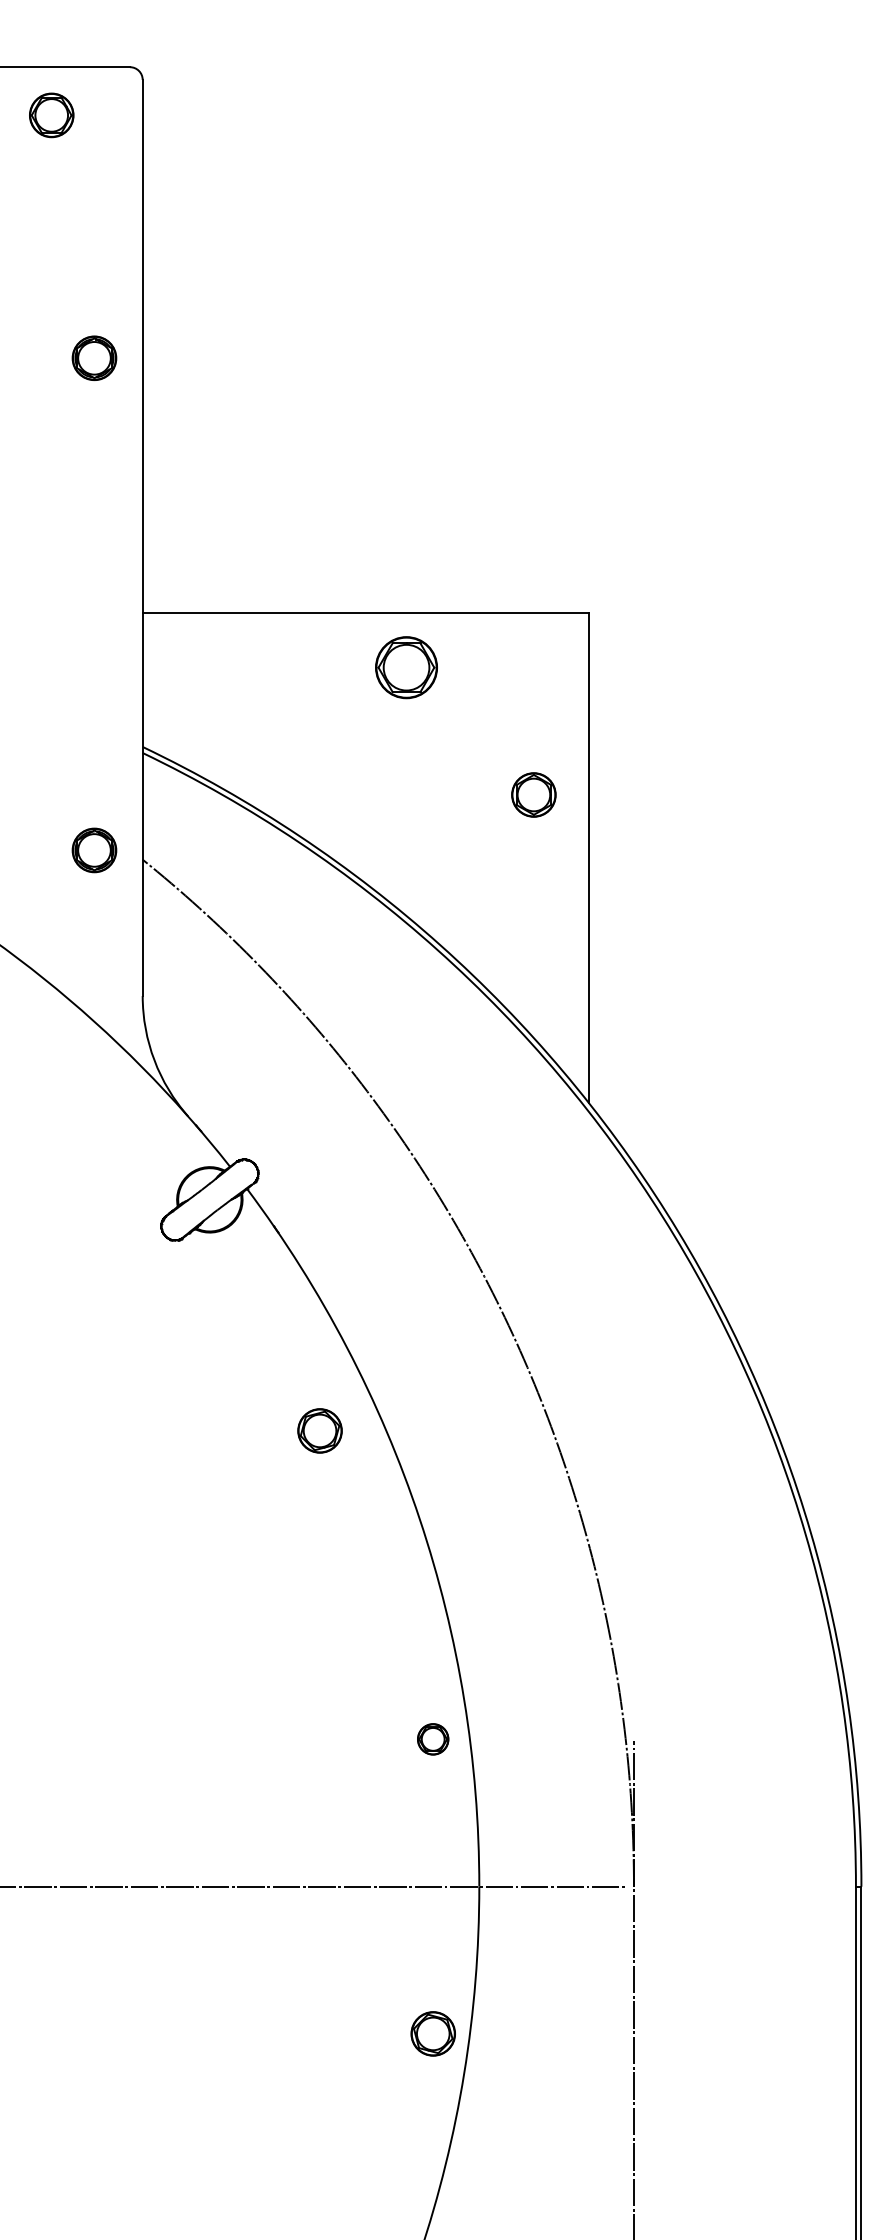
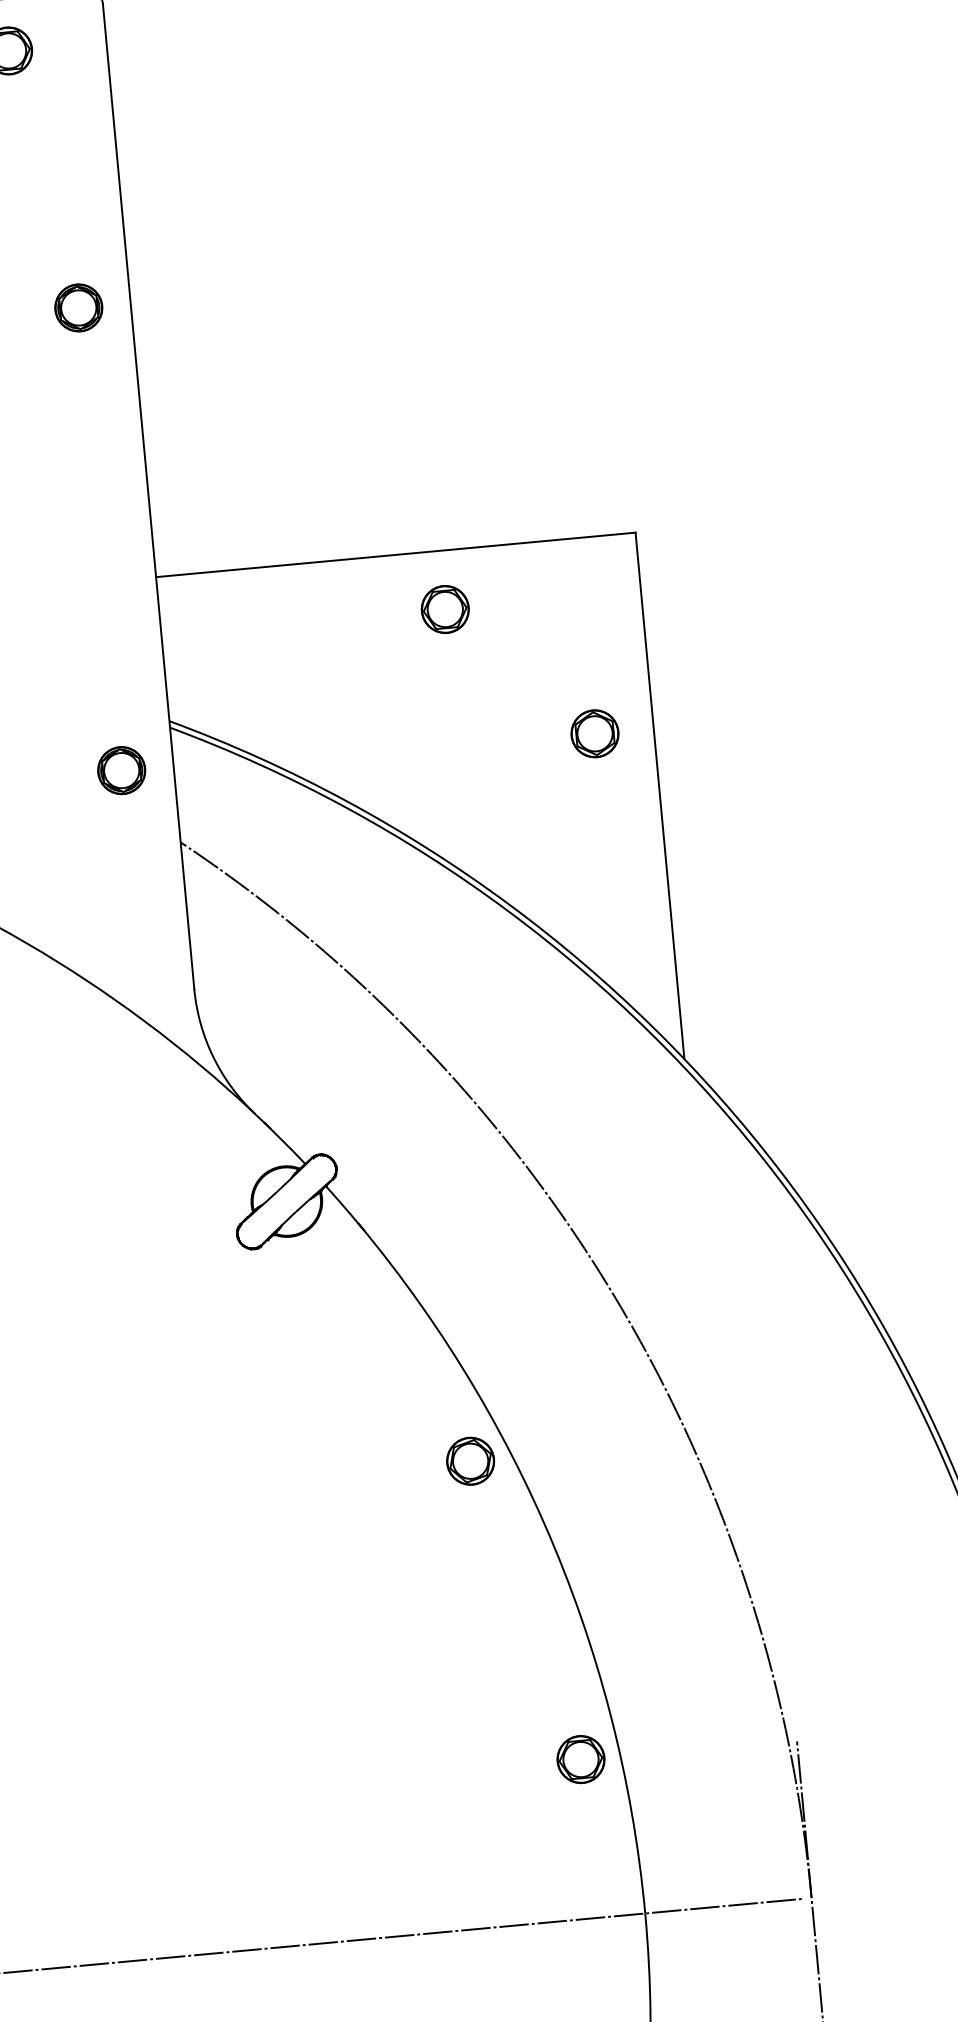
part: (406, 667) -> (445, 609), size x0.71
part: (94, 850) -> (121, 770), moved
part: (319, 1430) -> (470, 1460), moved
part: (432, 1739) -> (580, 1759), size x1.43

